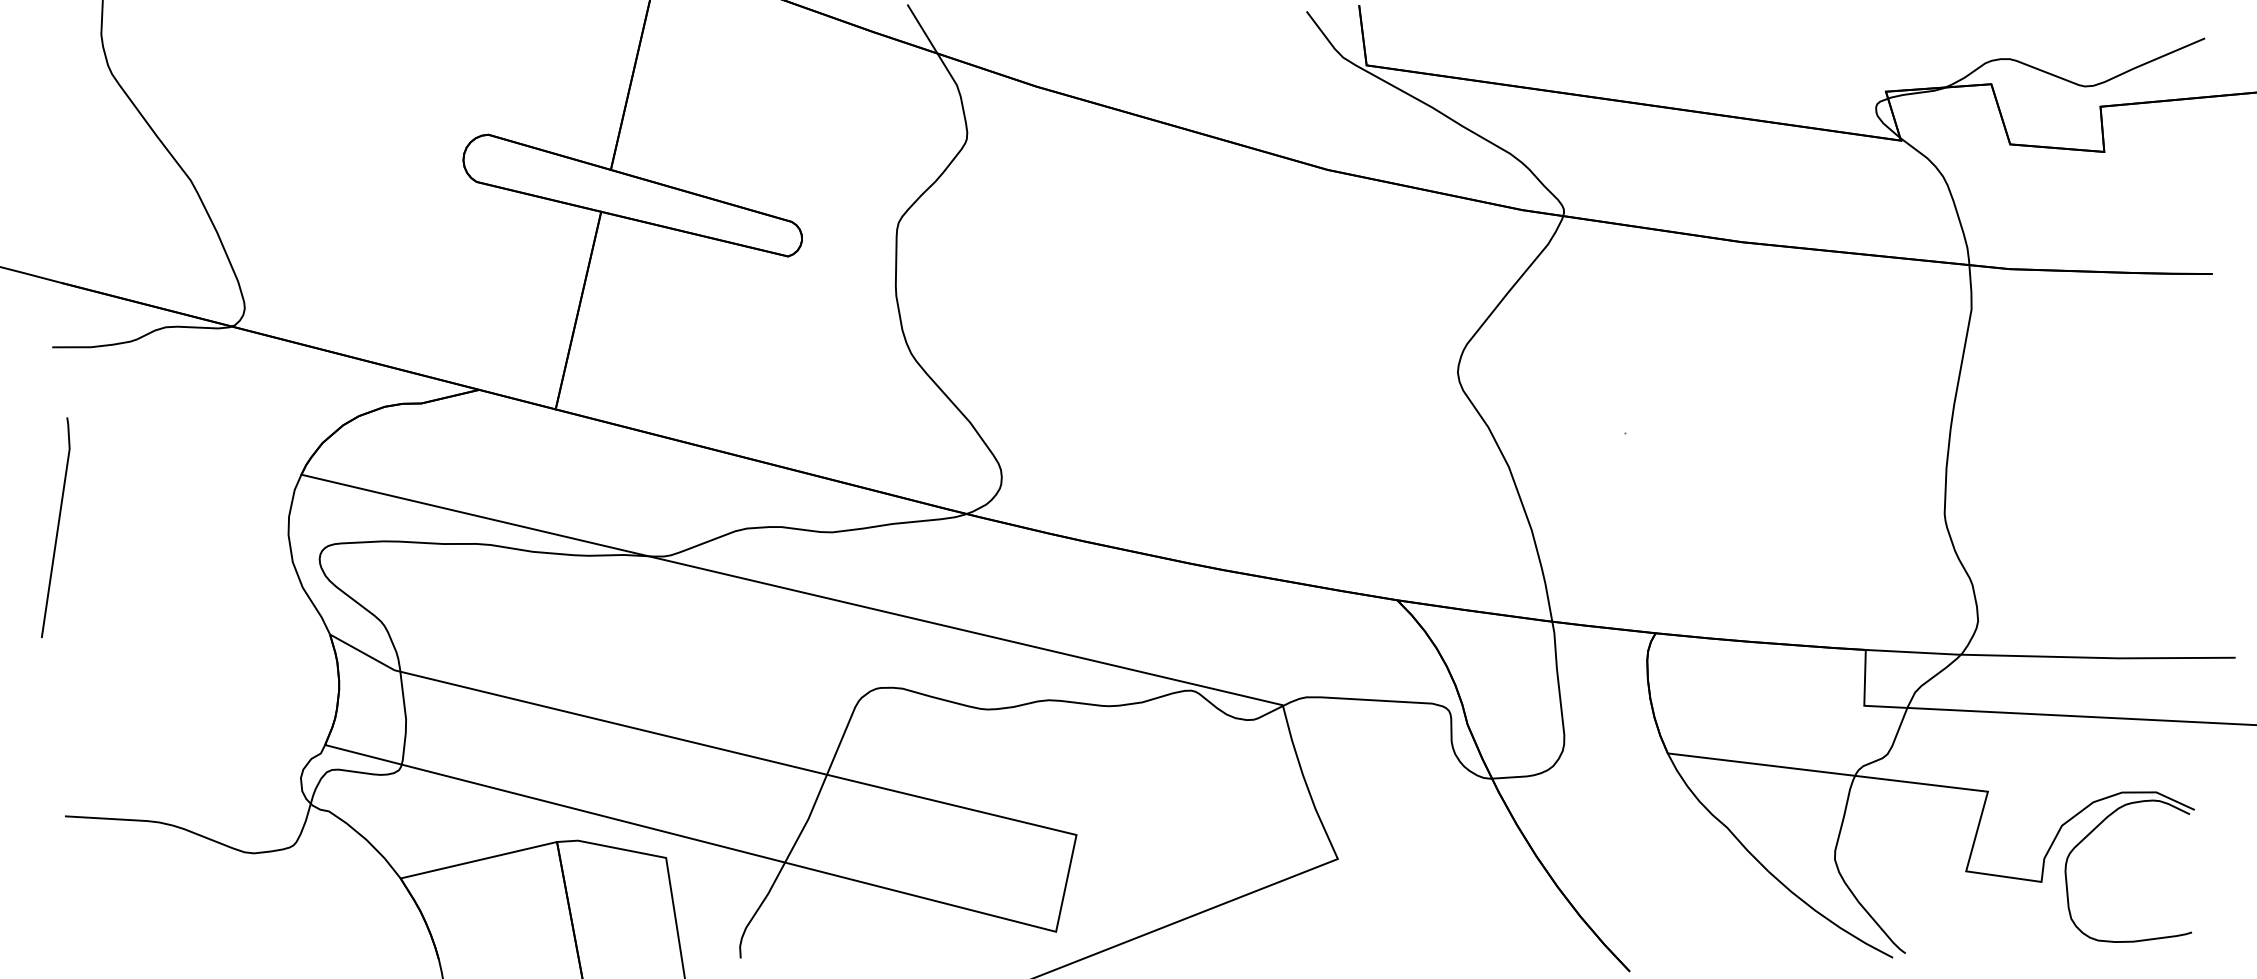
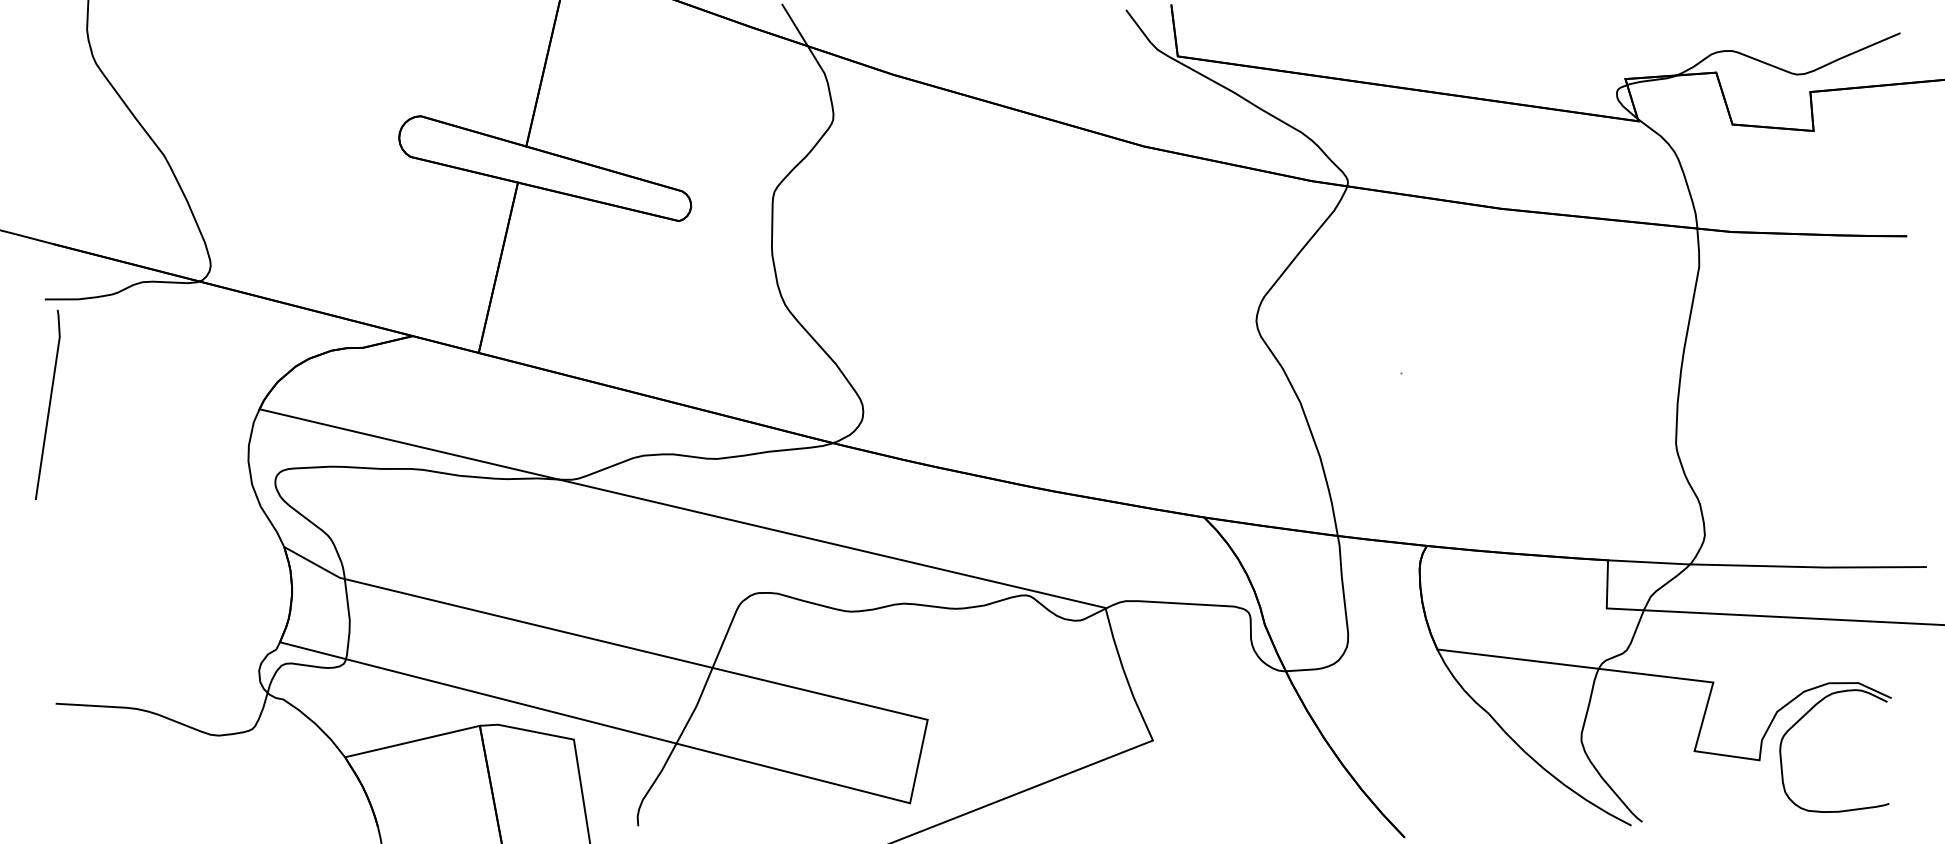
line: (57, 527) -> (49, 404), moved

